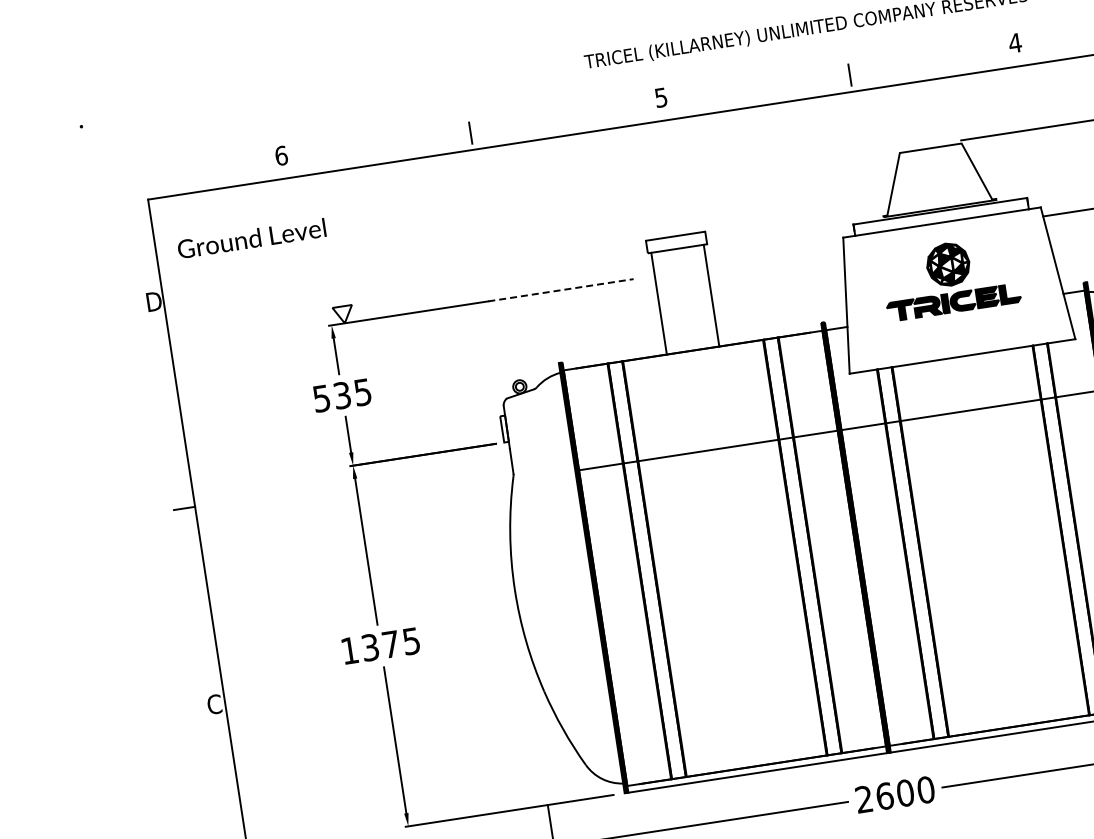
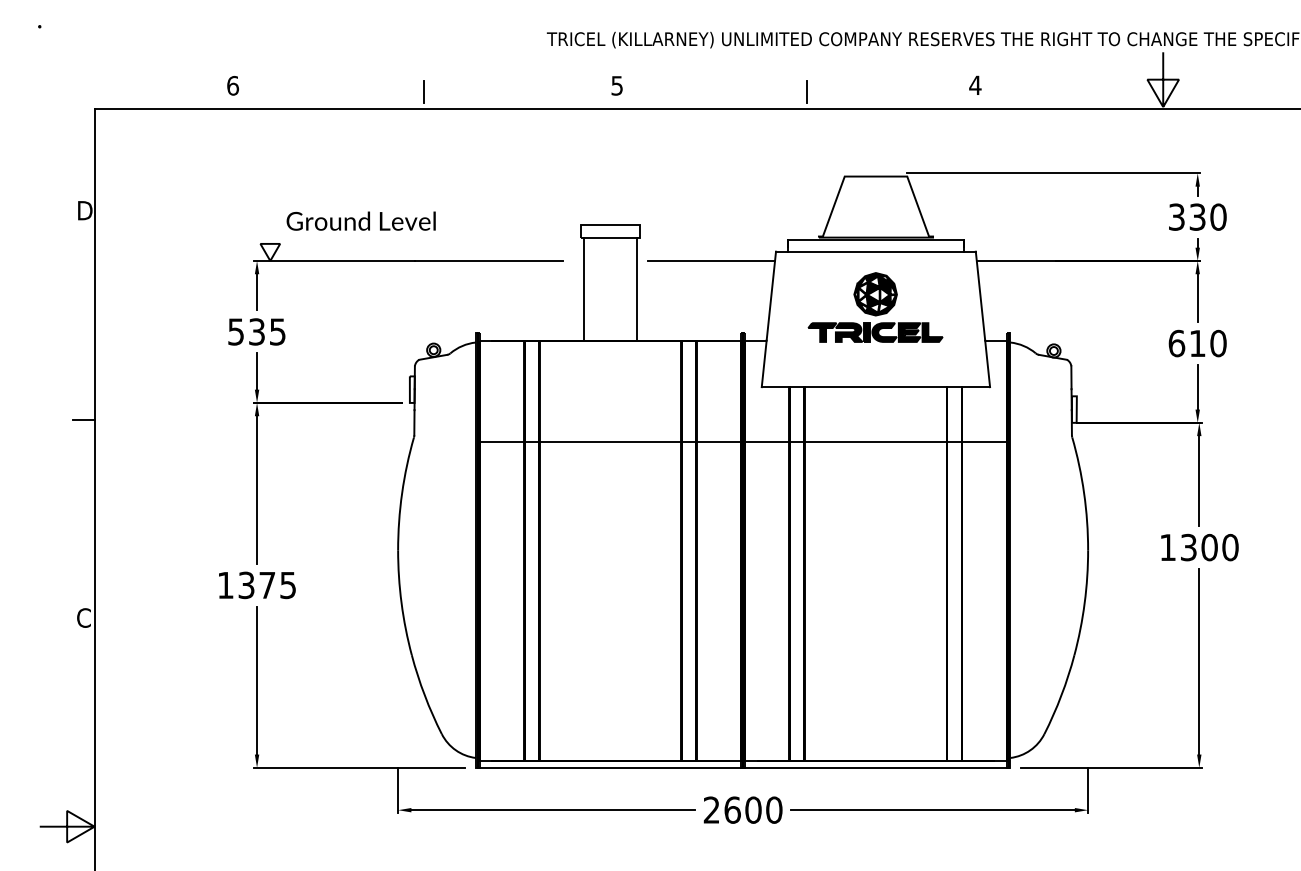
text: (251, 238) -> (360, 220), moved
line: (780, 256) -> (711, 260), added
line: (561, 289) -> (489, 260), dashed -> solid

